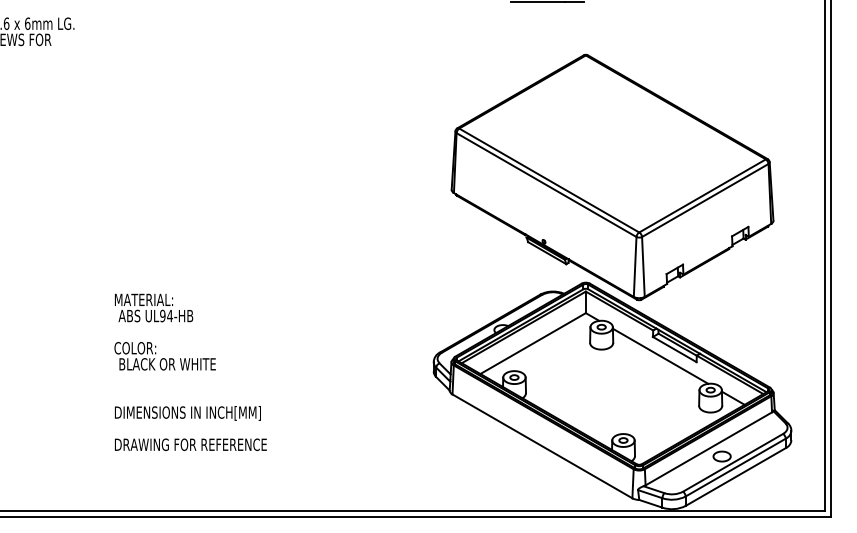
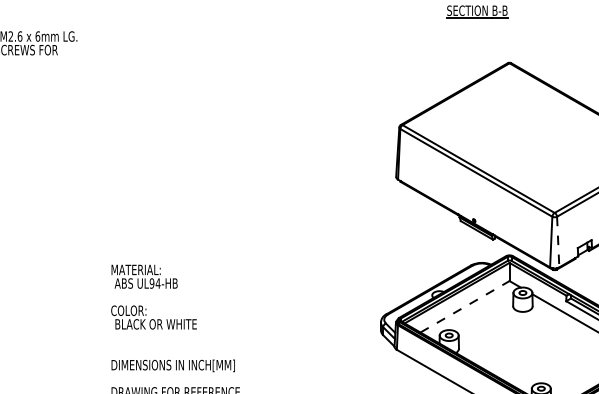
line: (643, 266) -> (558, 241), solid -> dashed
line: (533, 343) -> (465, 306), solid -> dashed

